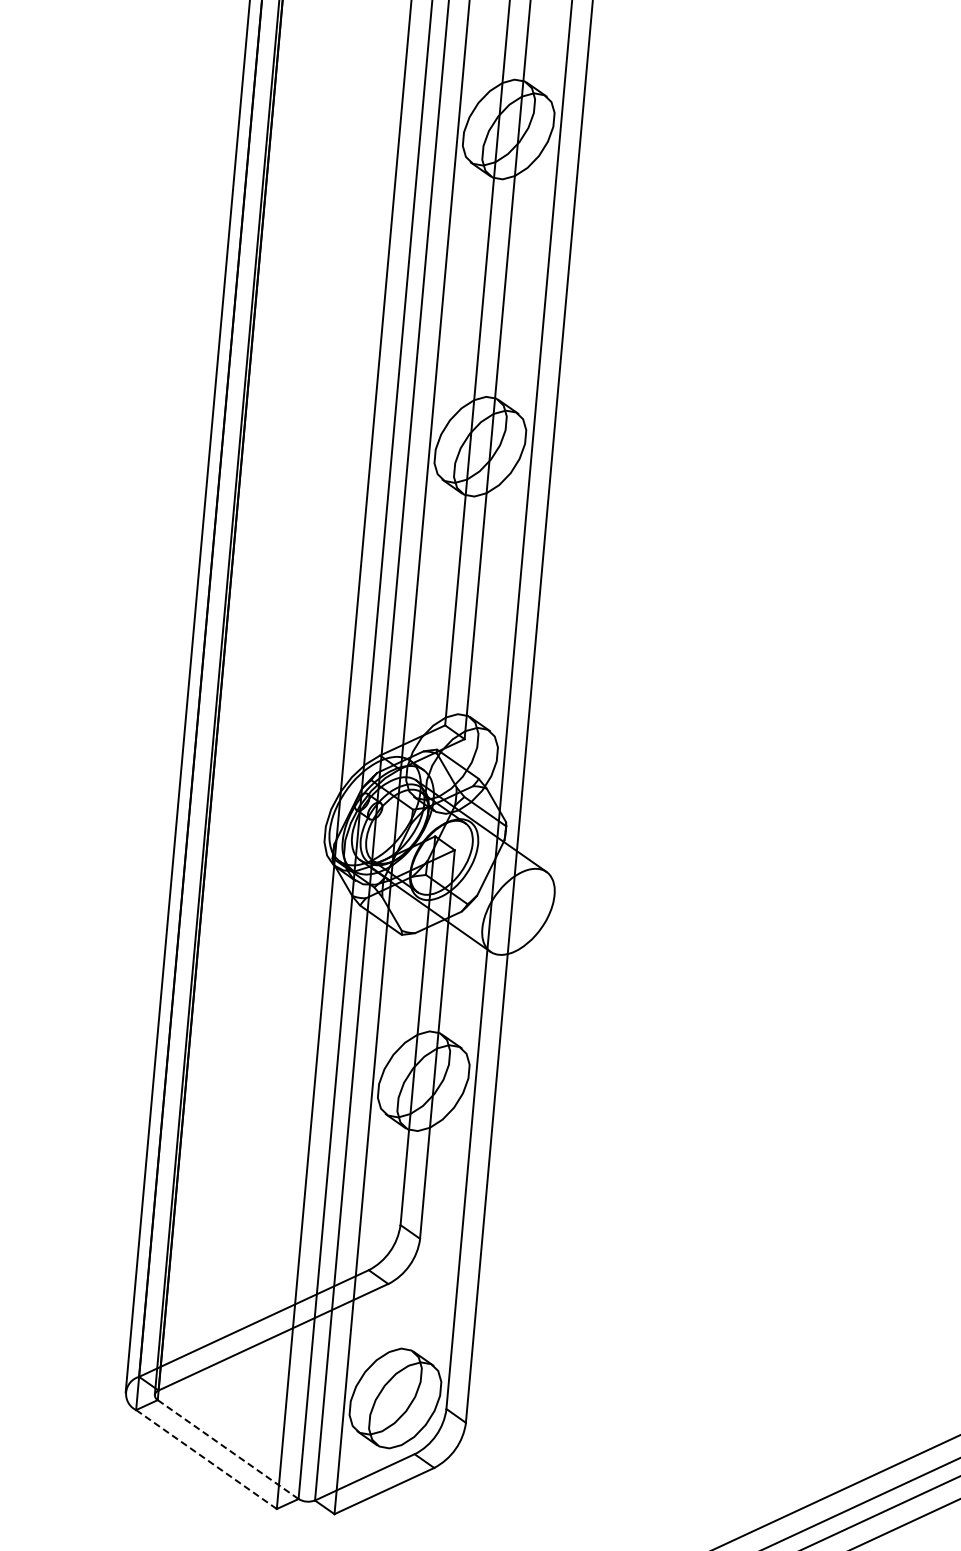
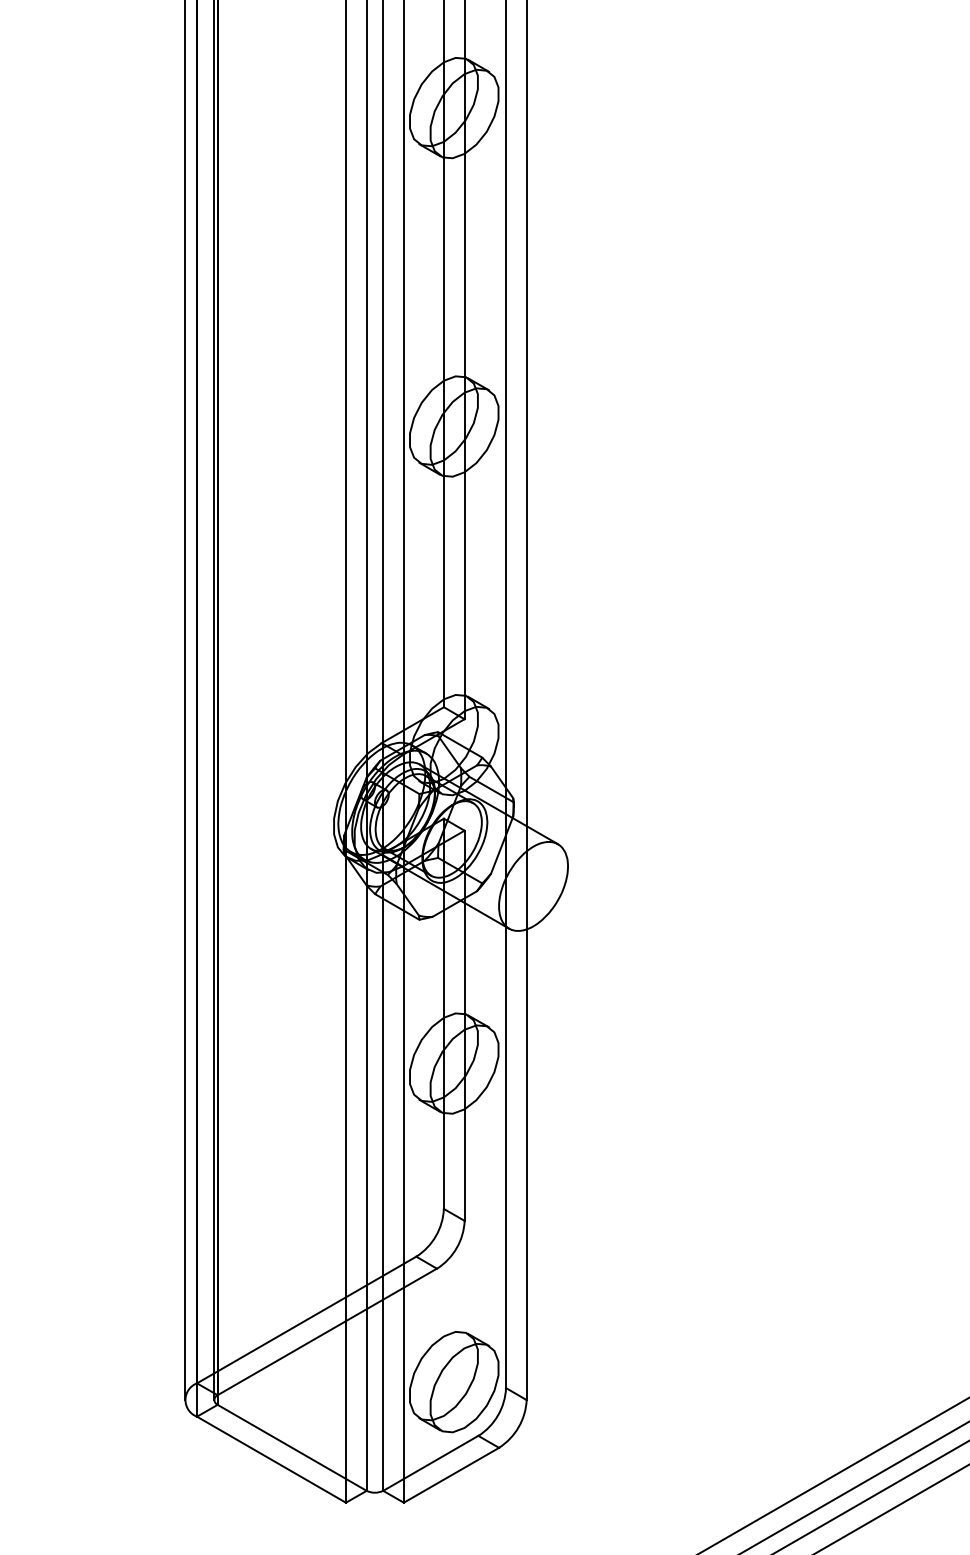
line: (227, 1449) -> (291, 1447), dashed -> solid
line: (206, 1459) -> (271, 1459), dashed -> solid

